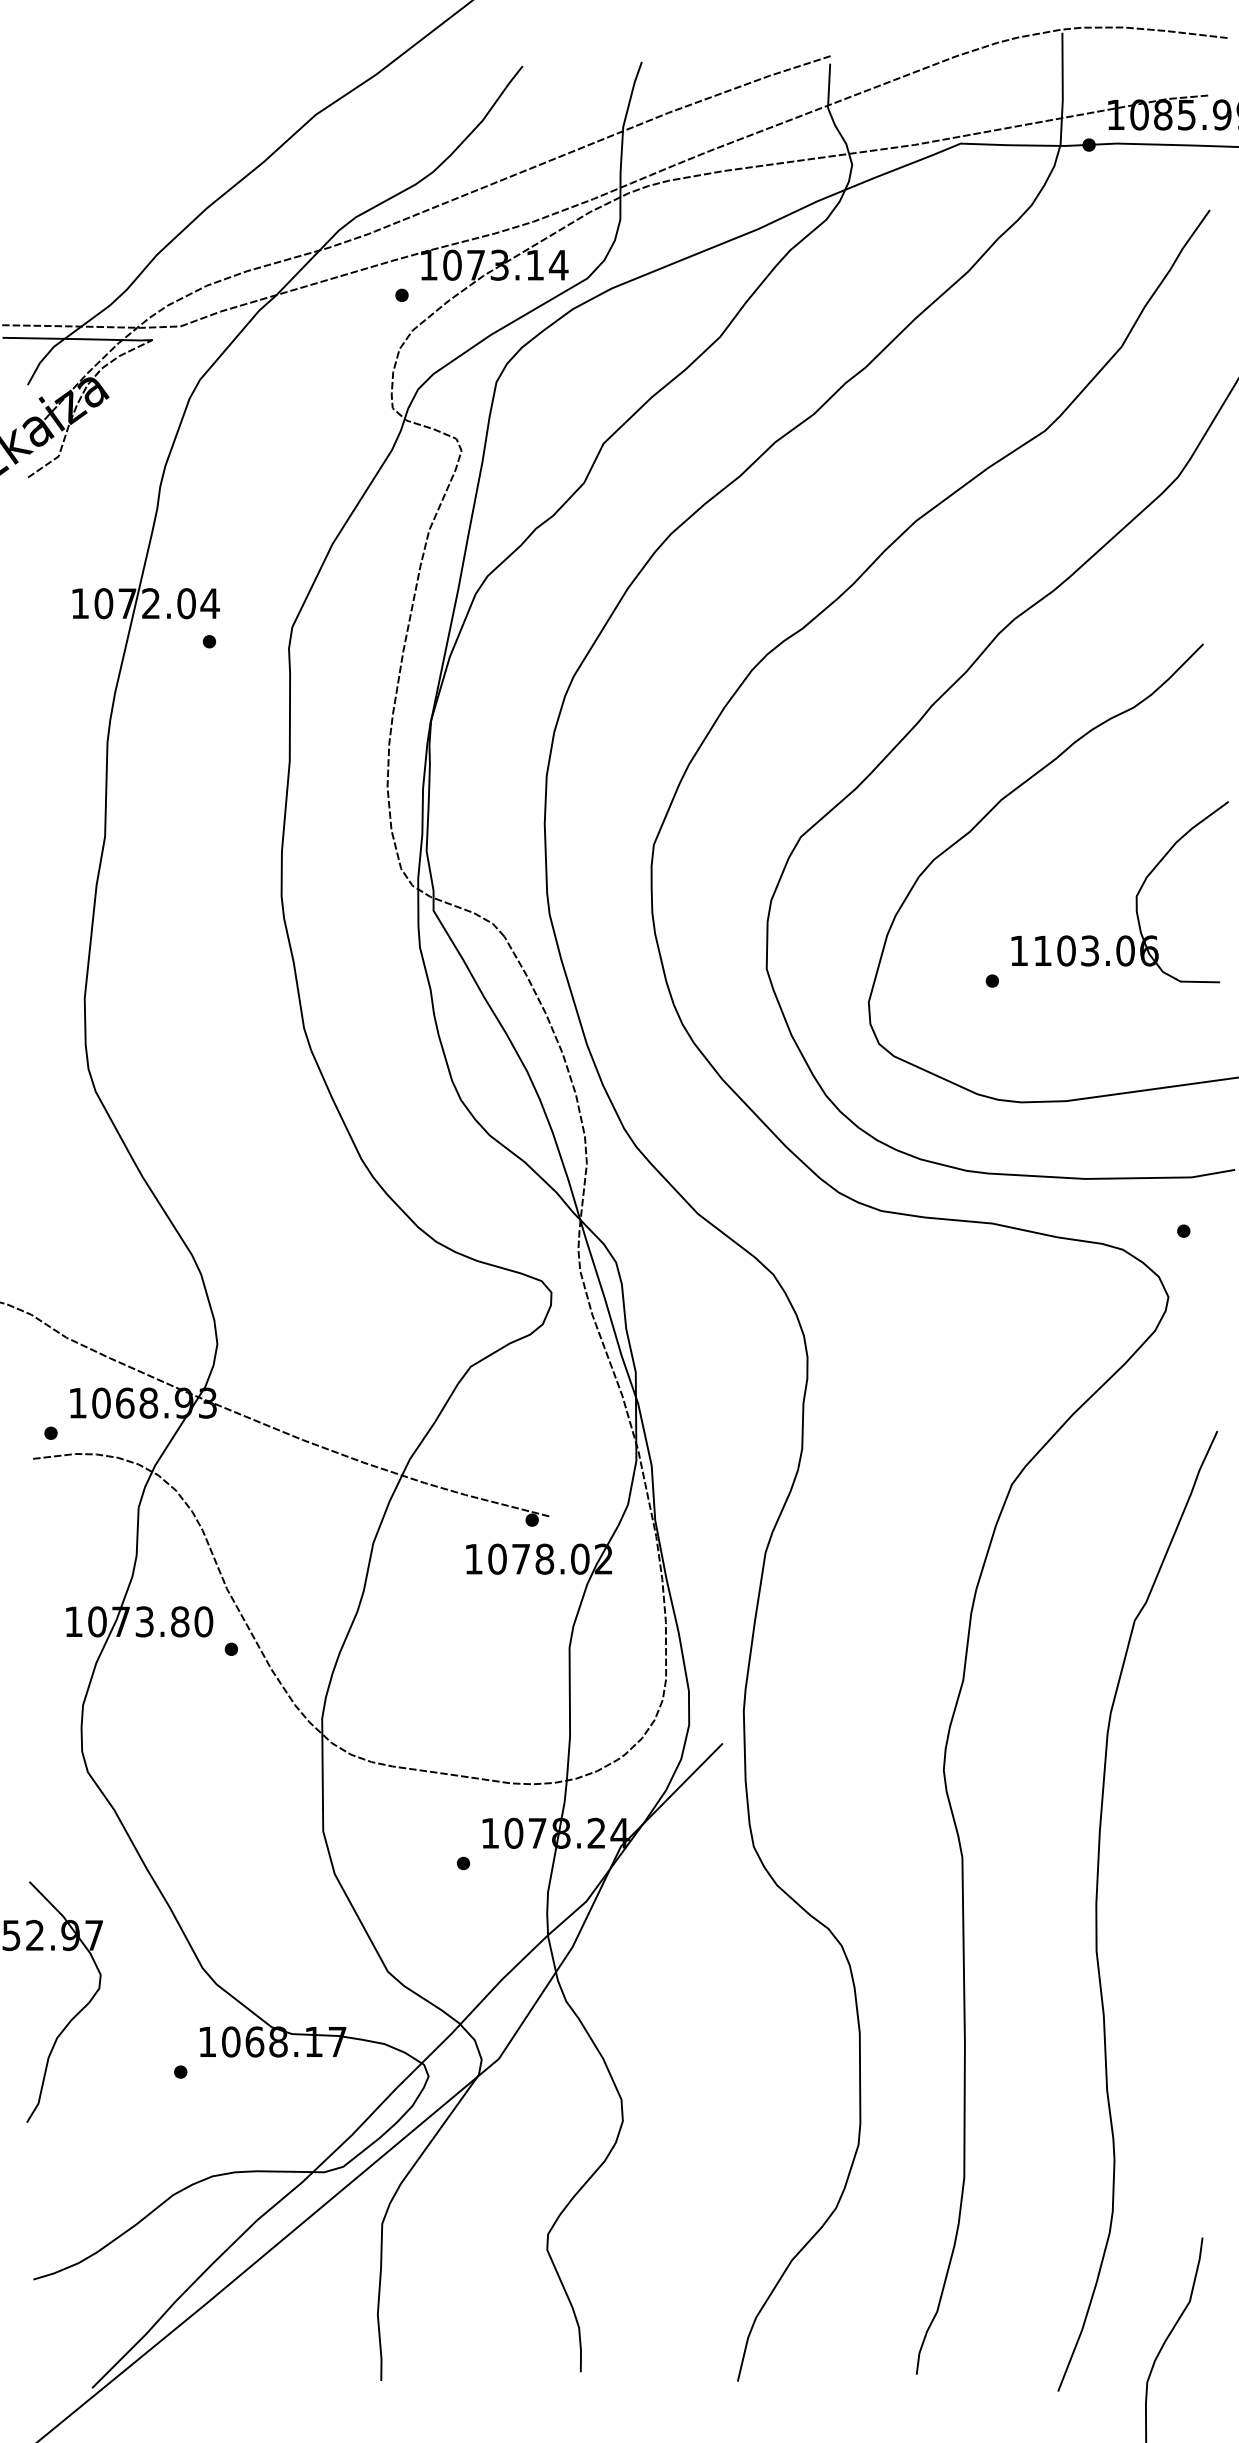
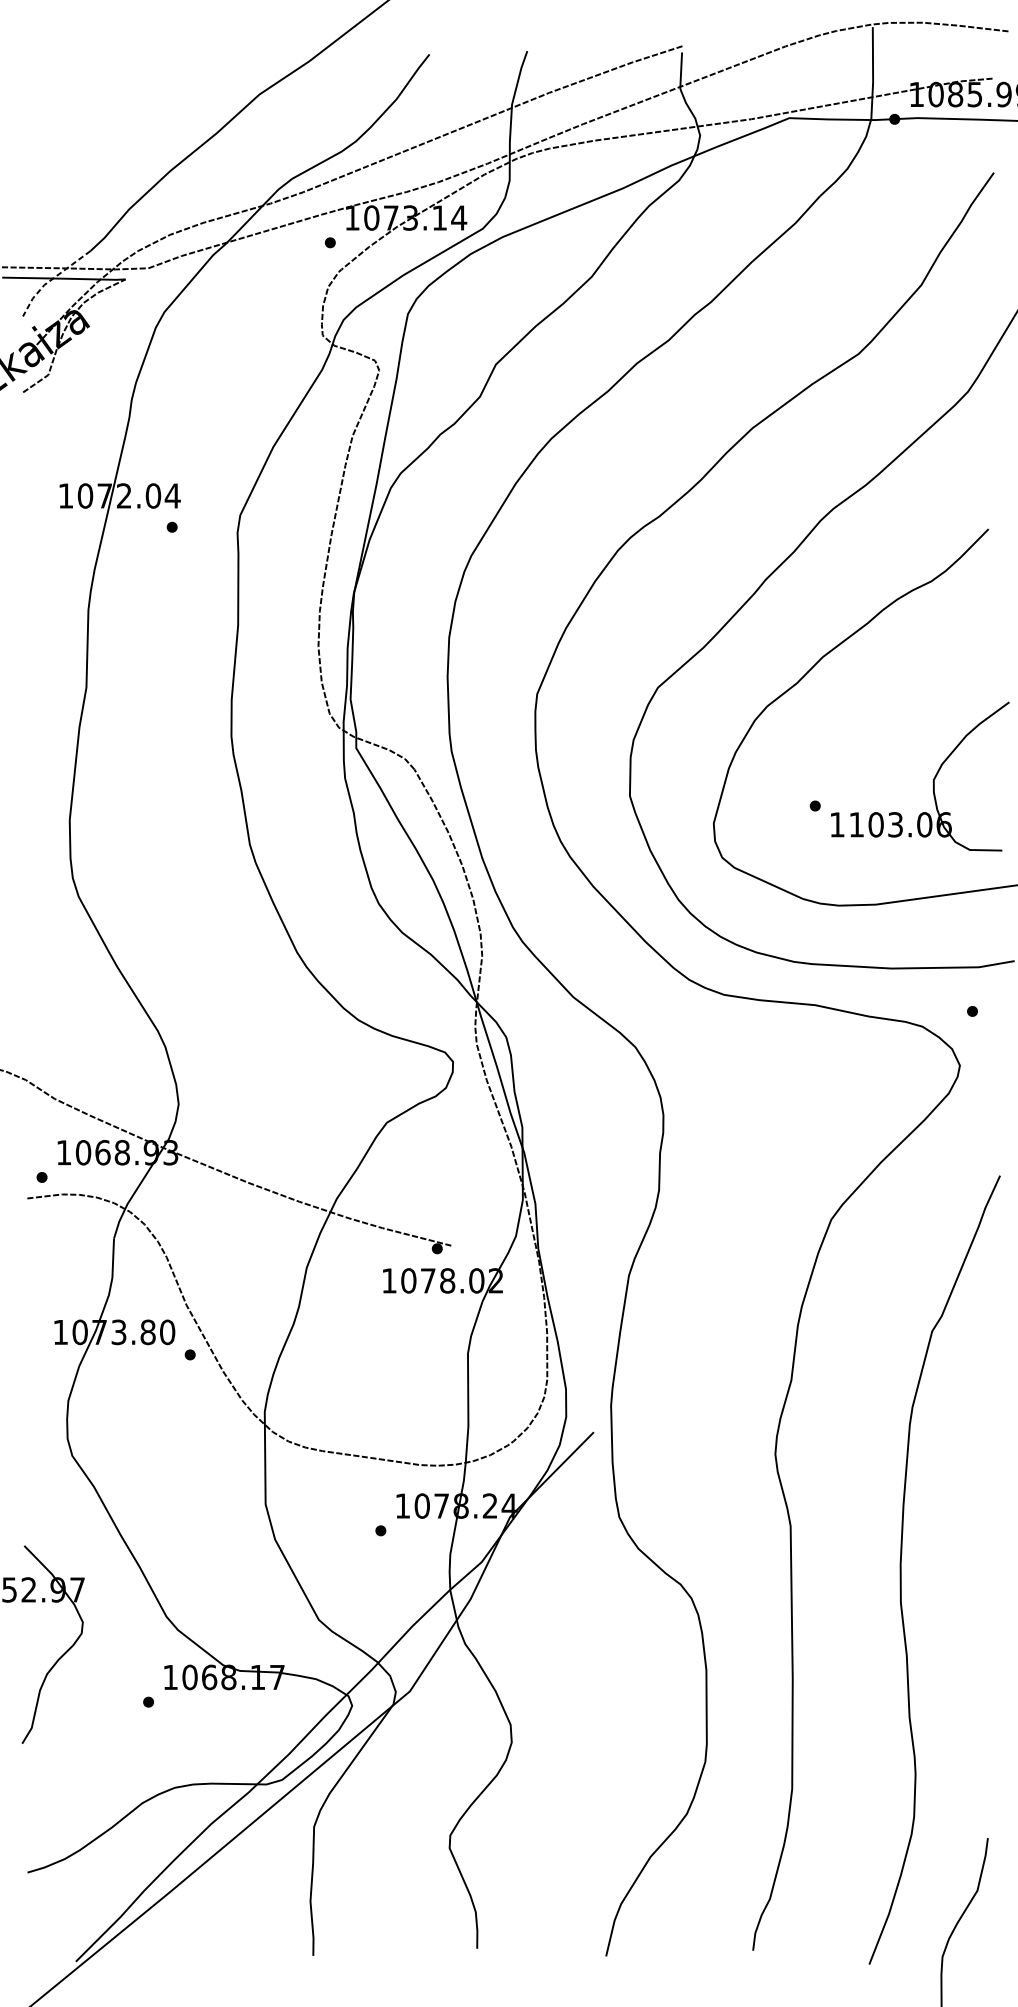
line: (61, 340) -> (50, 279), solid -> dashed
part: (1135, 896) -> (932, 780), moved

